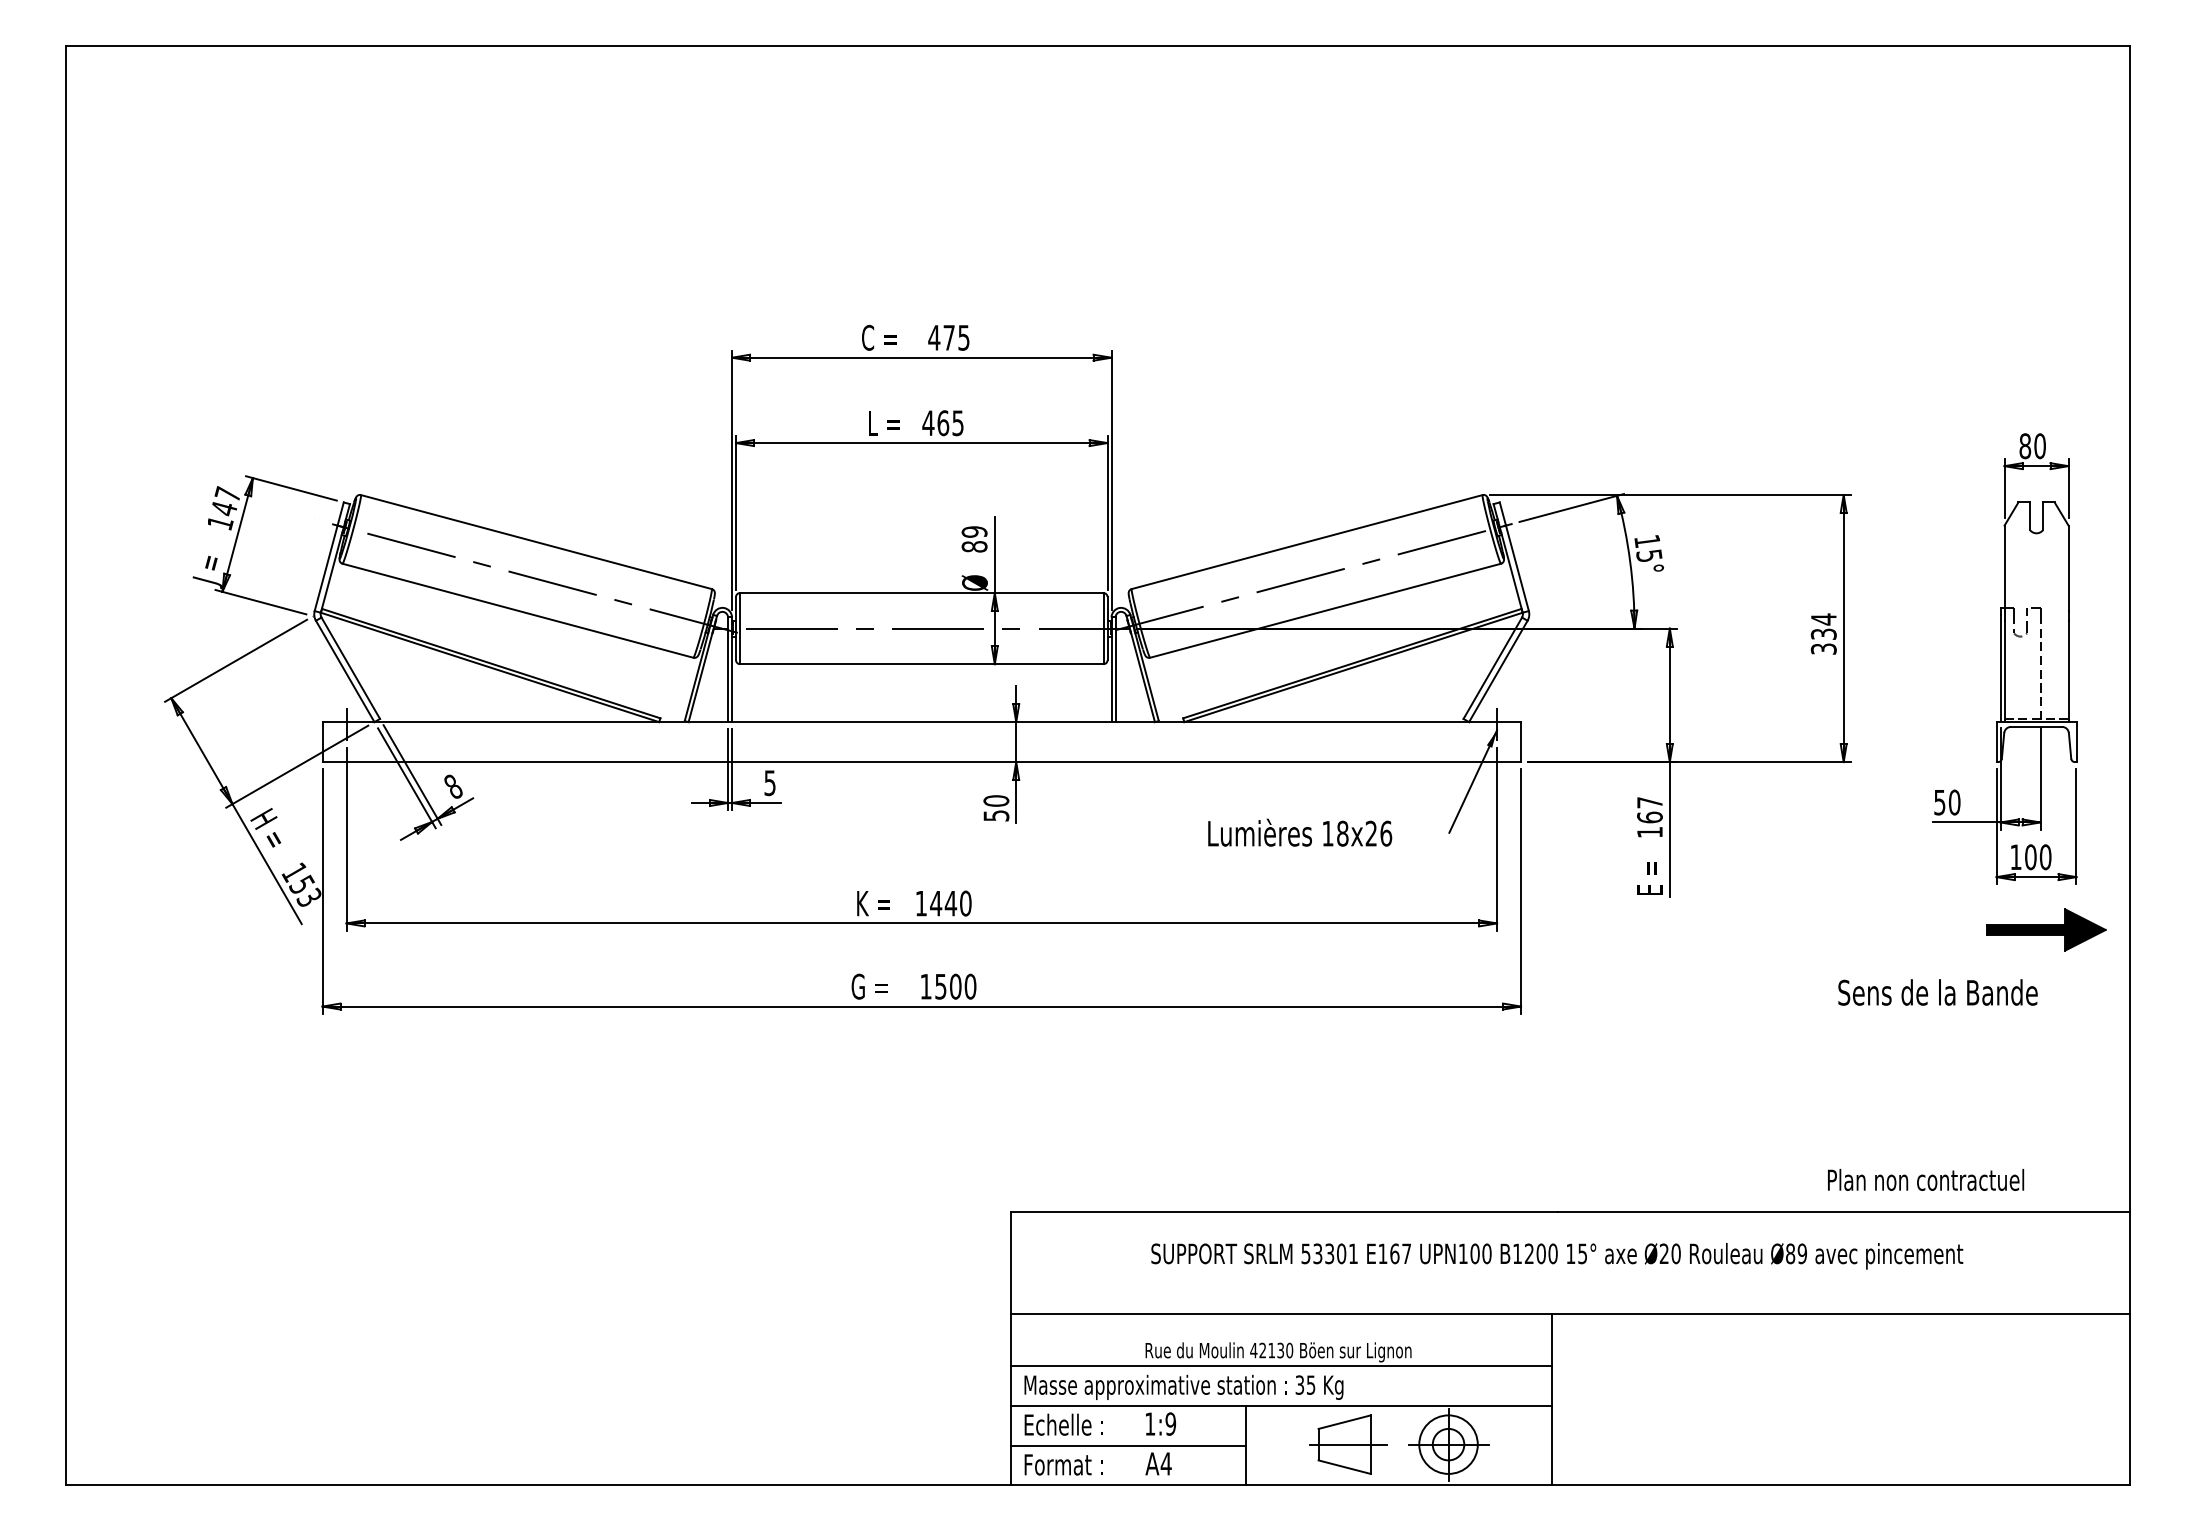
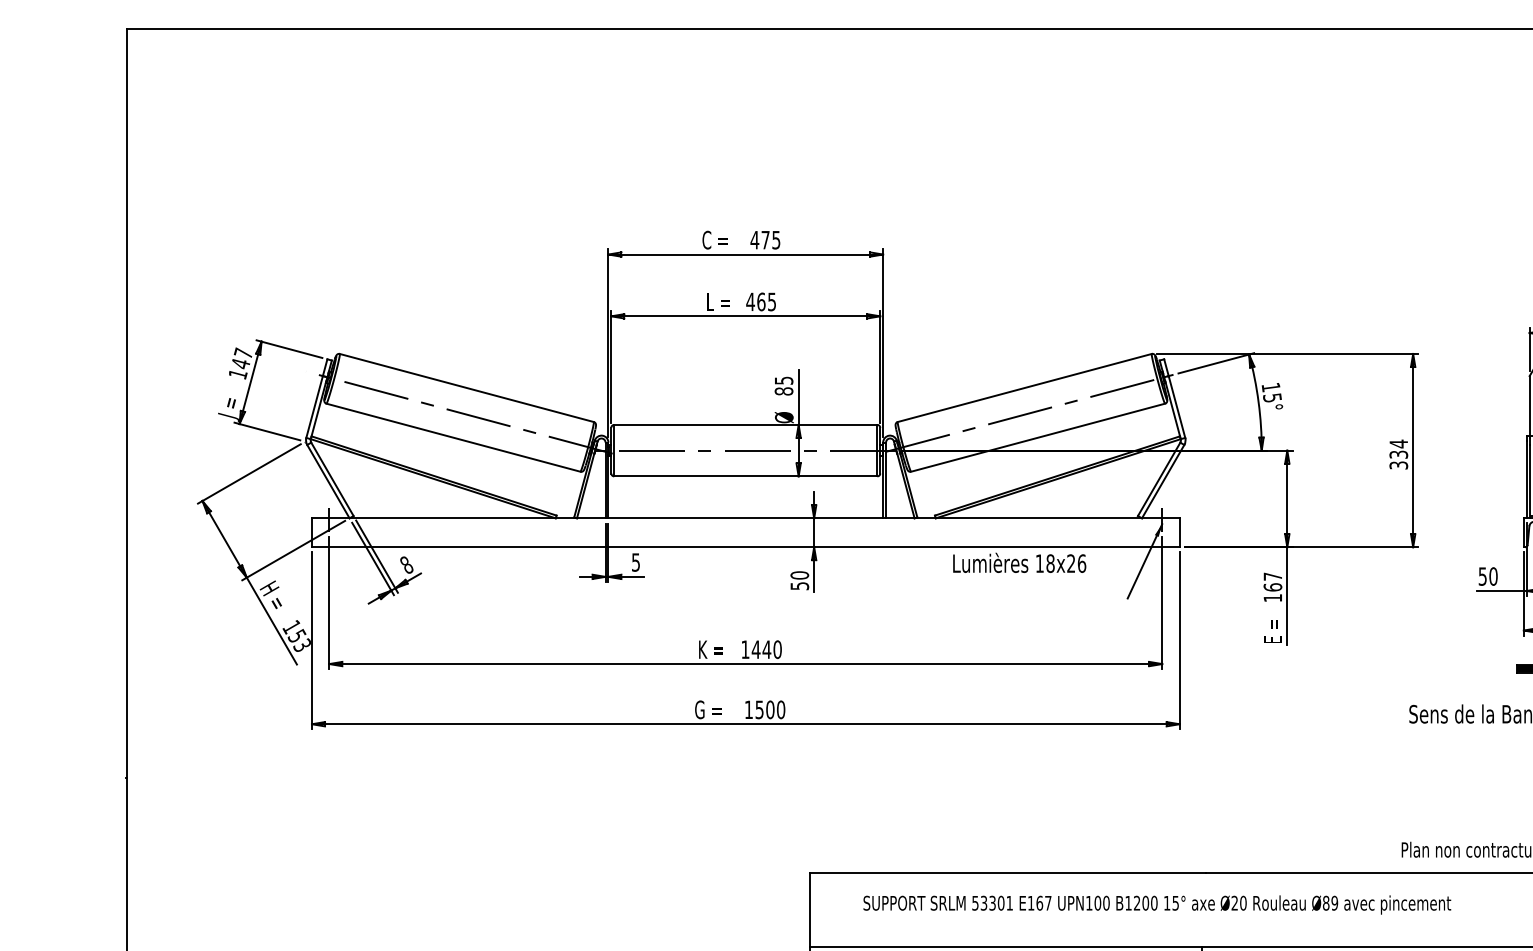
text: (974, 531) -> (783, 380), 89 -> 85
text: (1300, 832) -> (1019, 562), moved
text: (1557, 1256) -> (1157, 905), moved

